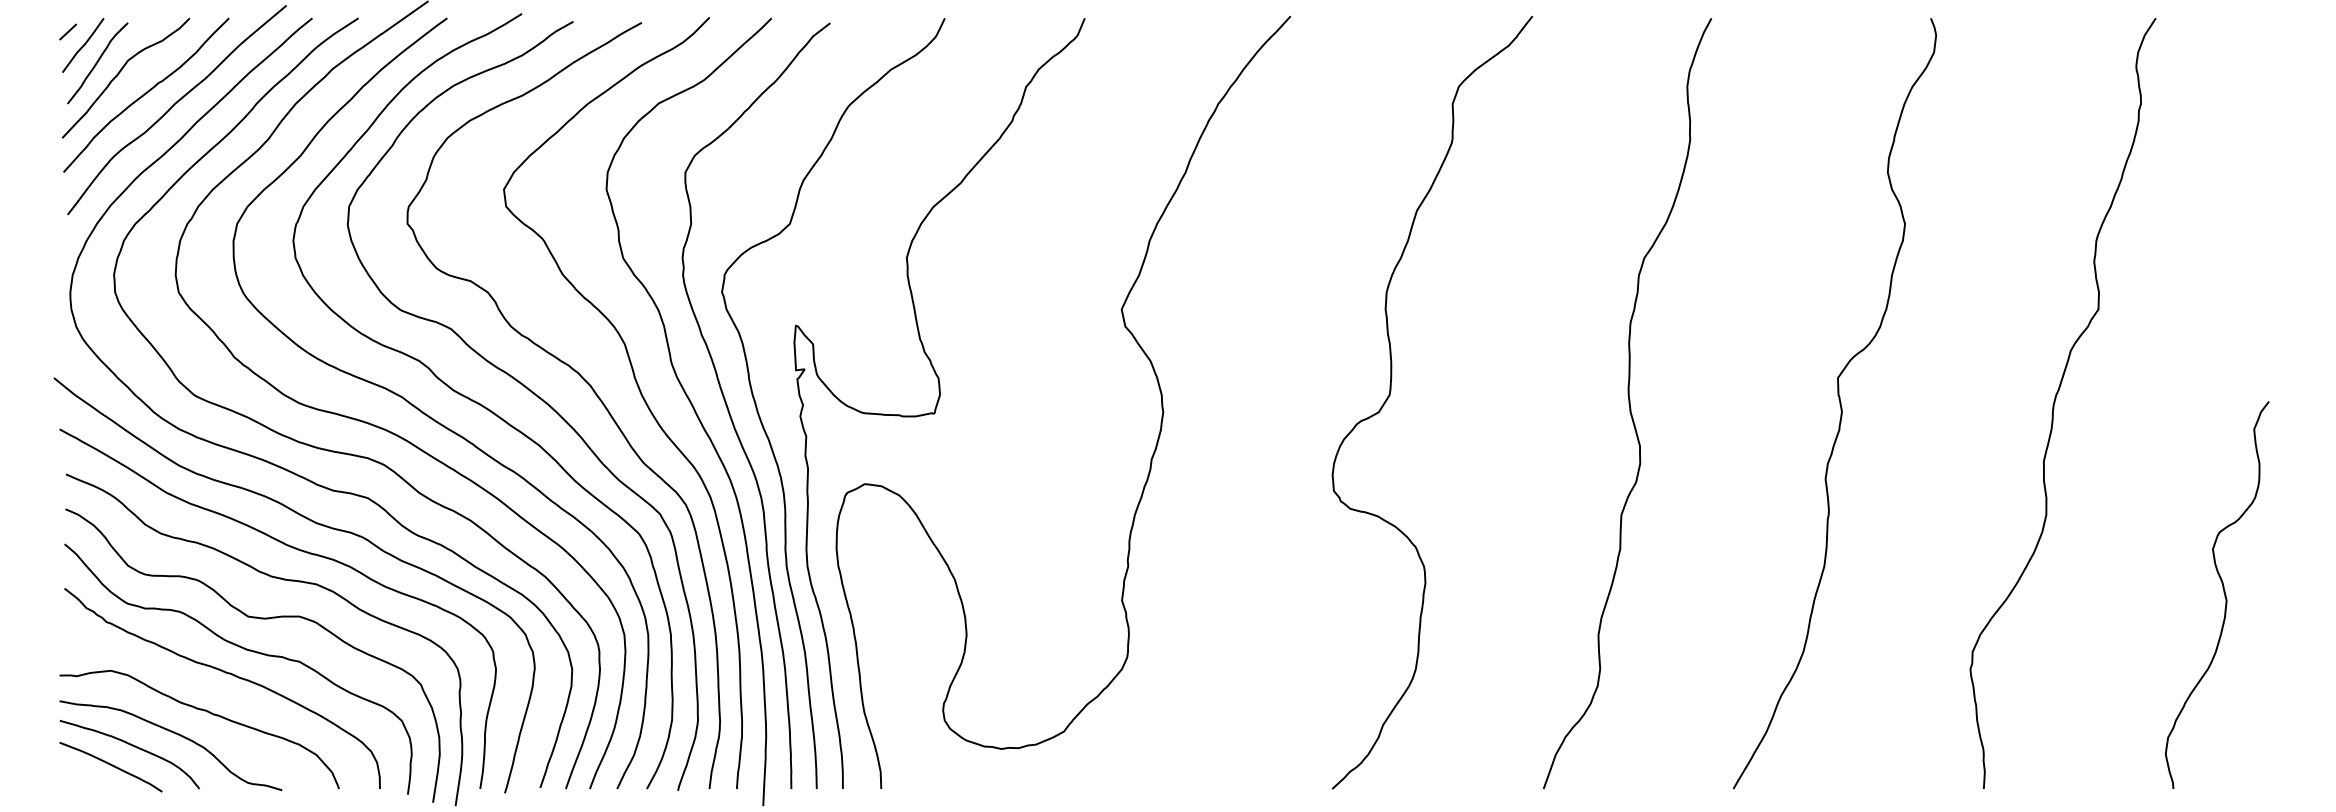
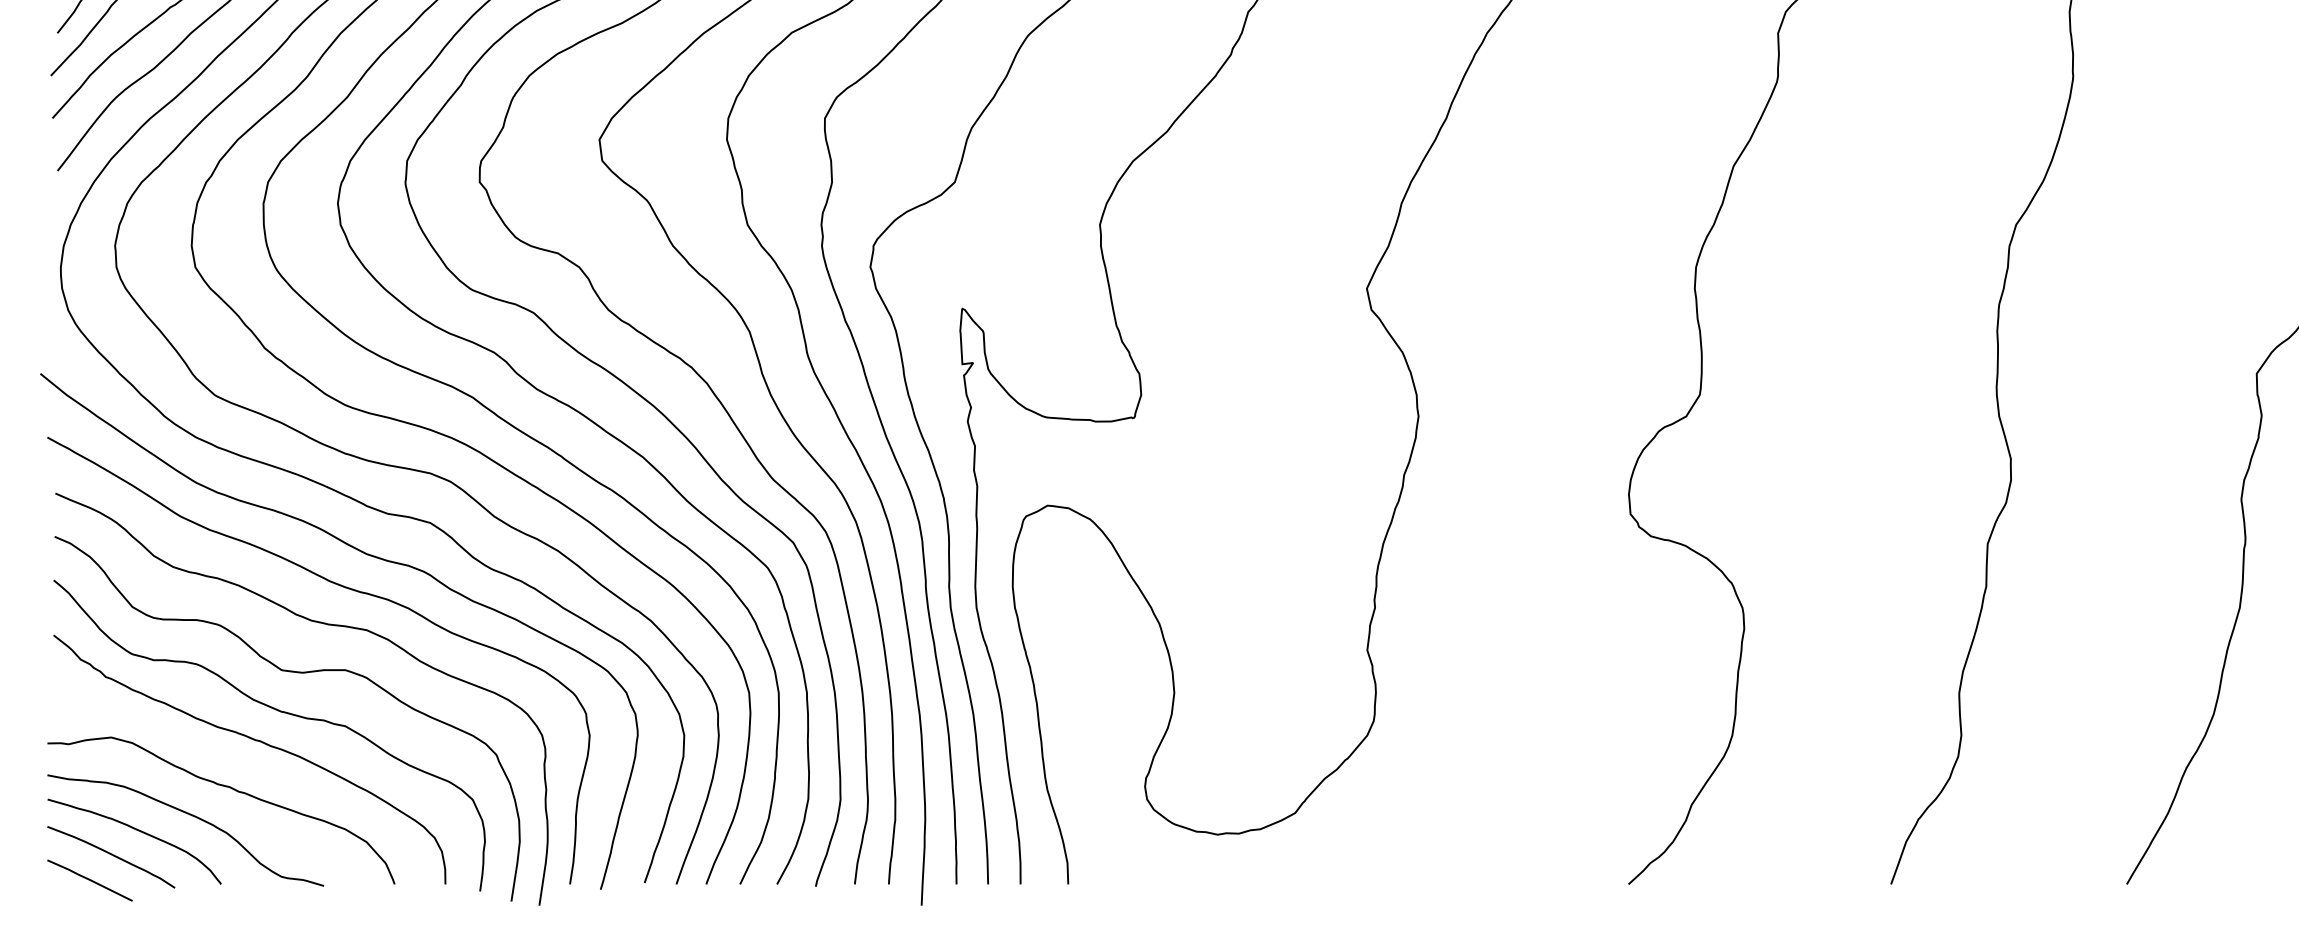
line: (93, 785) -> (89, 880), added

